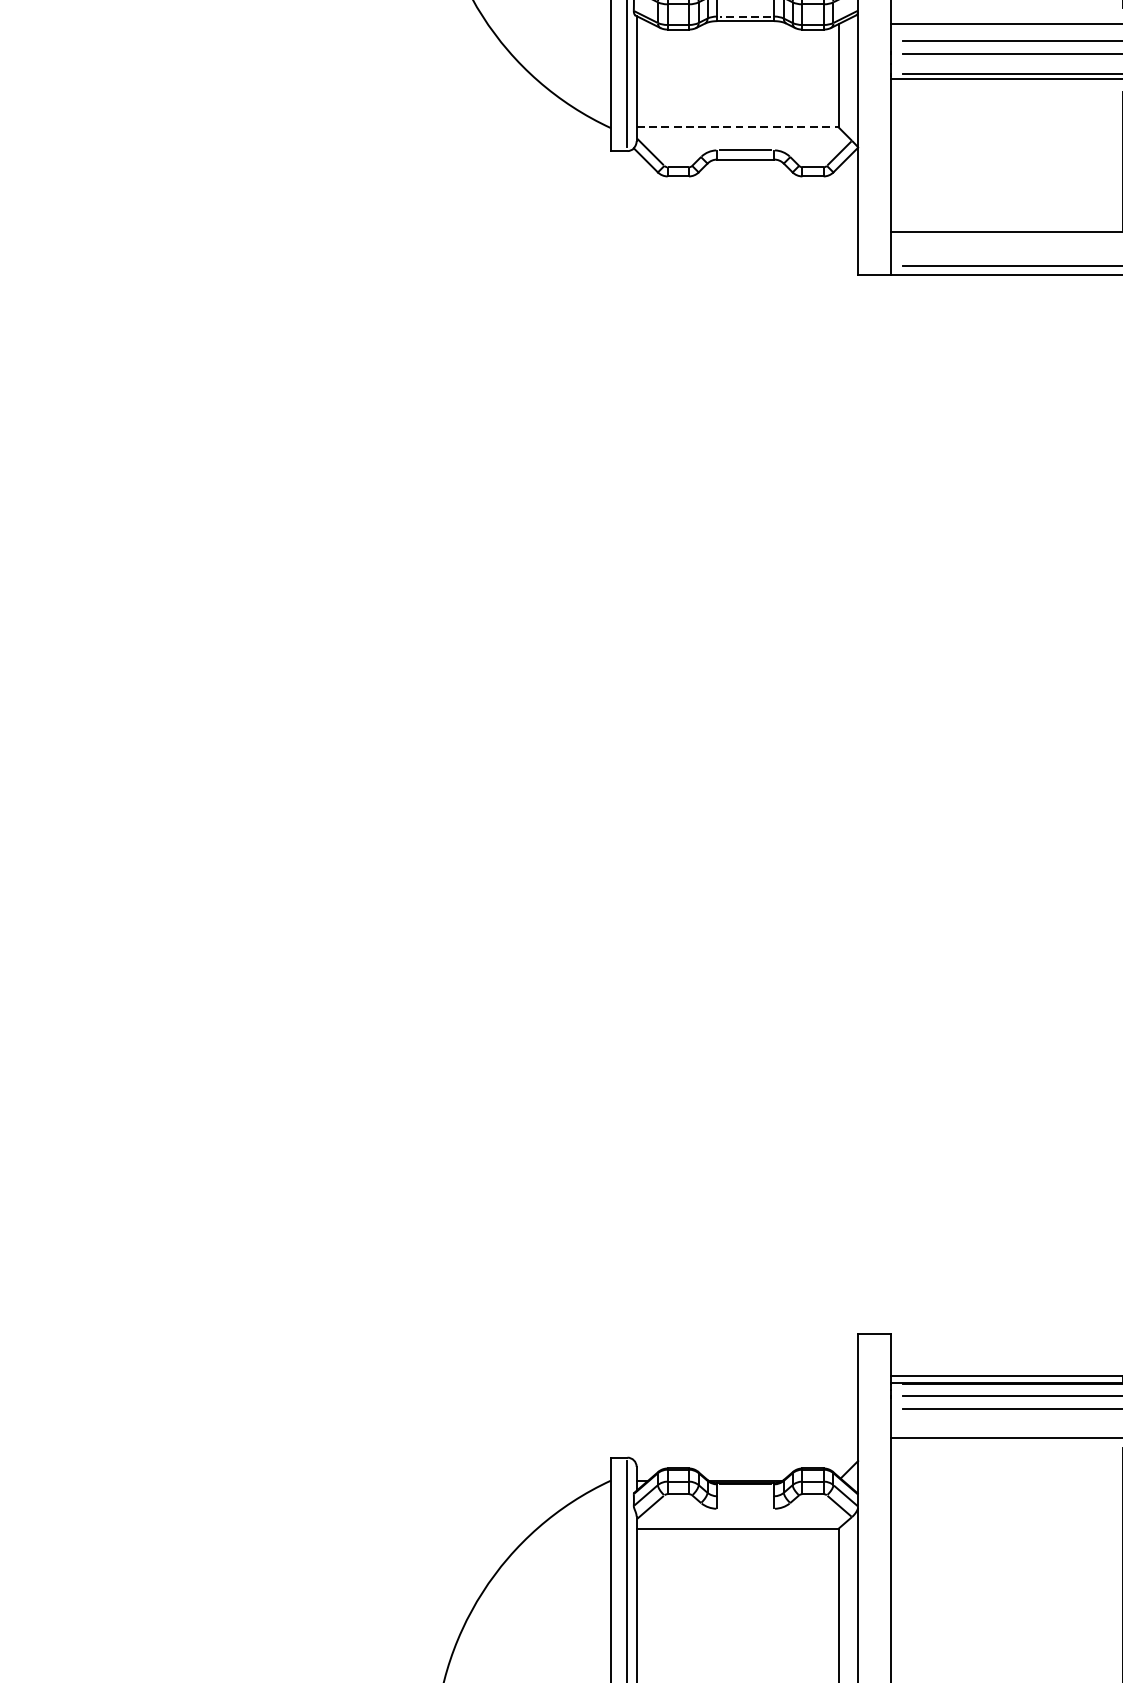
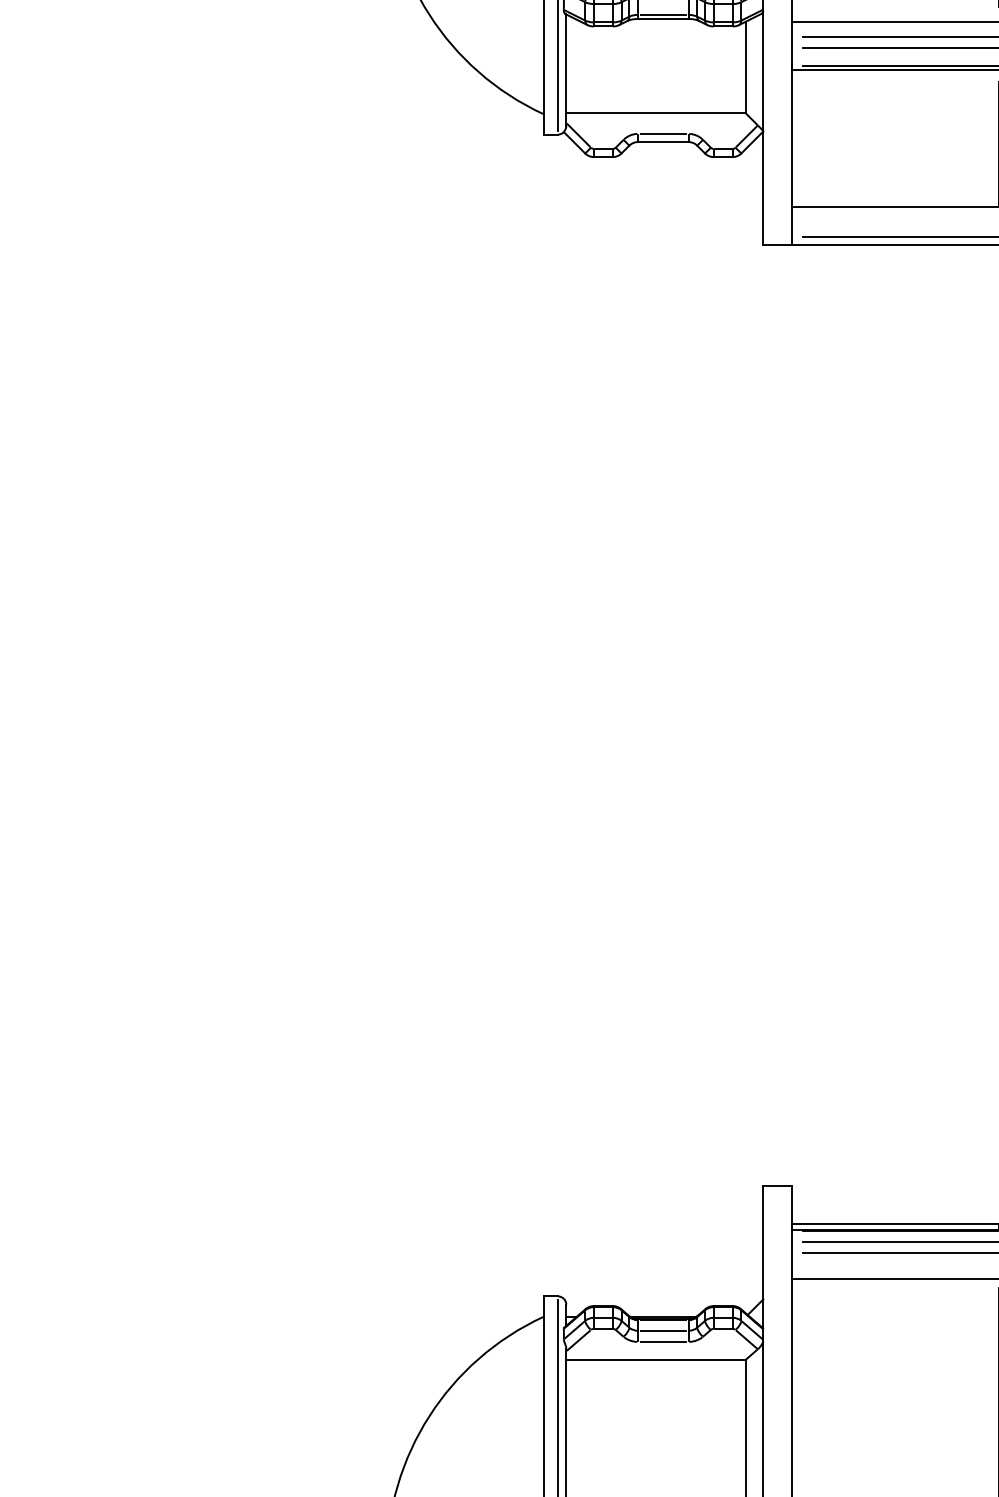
line: (745, 16) -> (663, 14), dashed -> solid
line: (738, 127) -> (656, 113), dashed -> solid
line: (745, 1495) -> (663, 1330), added
line: (745, 1508) -> (663, 1341), added

